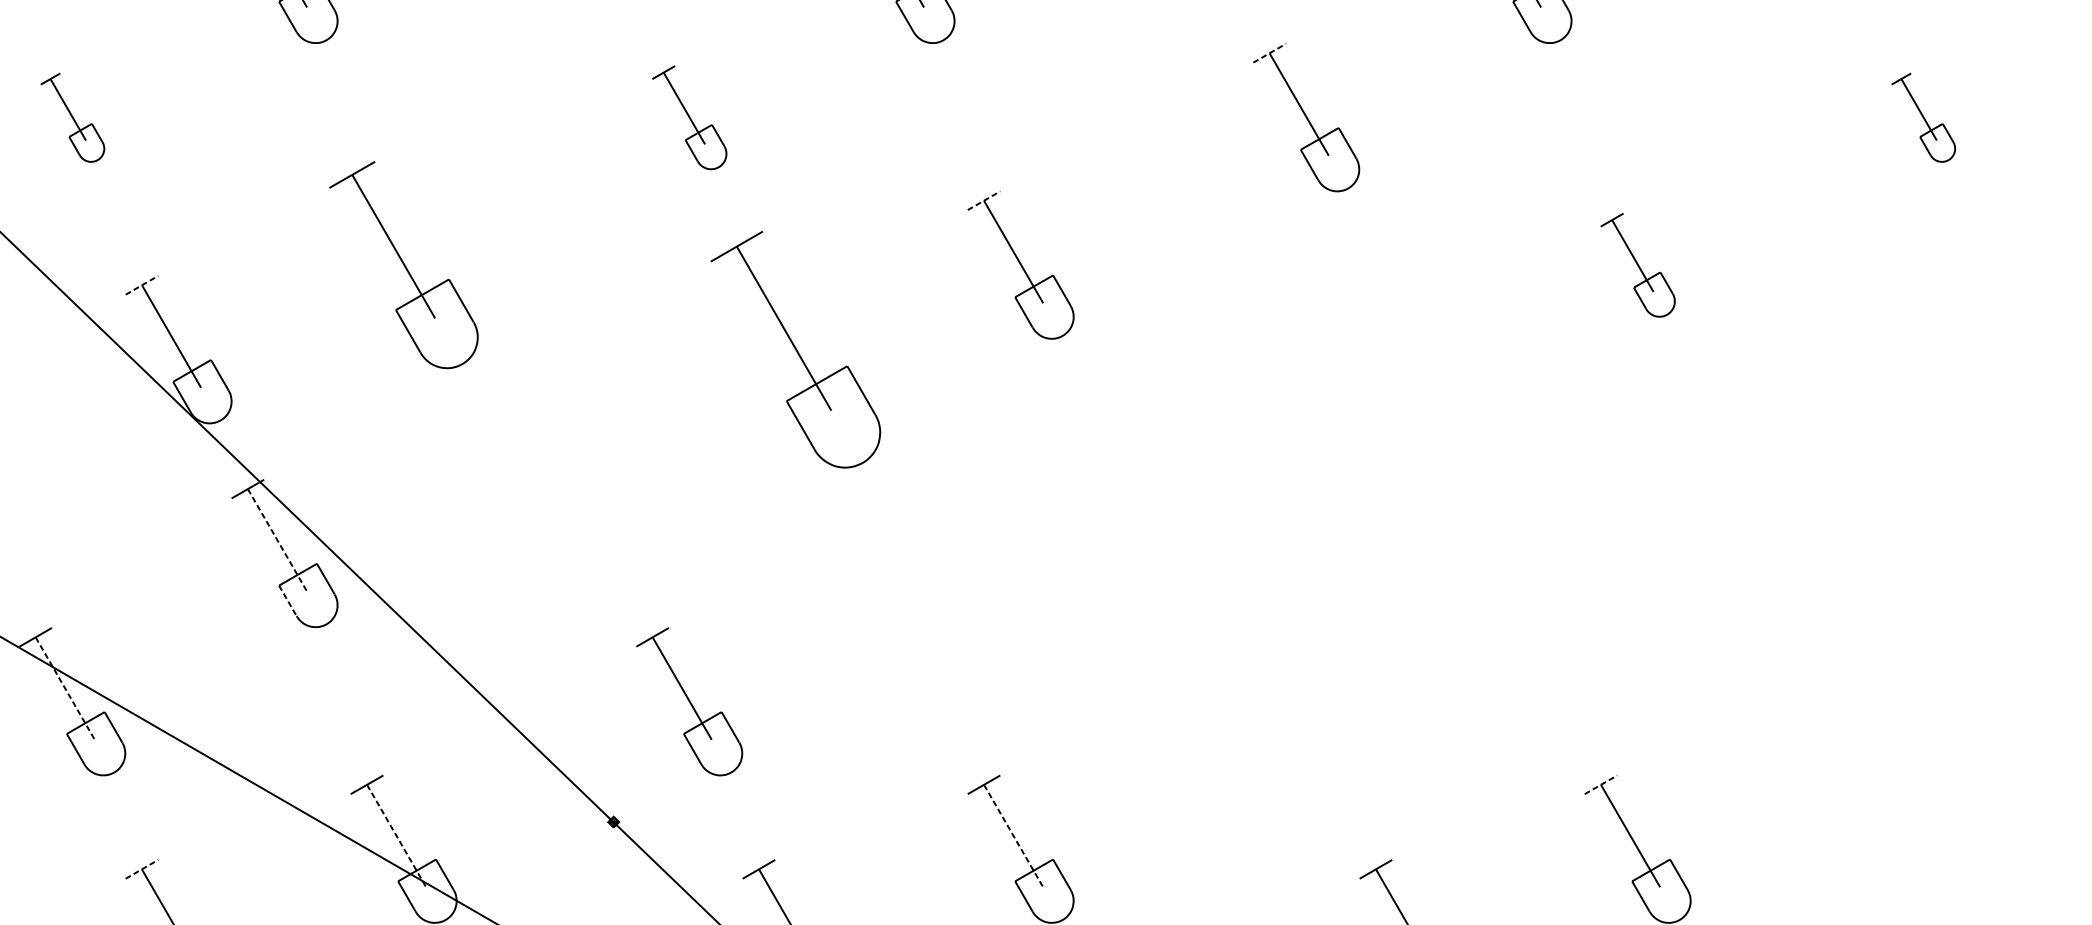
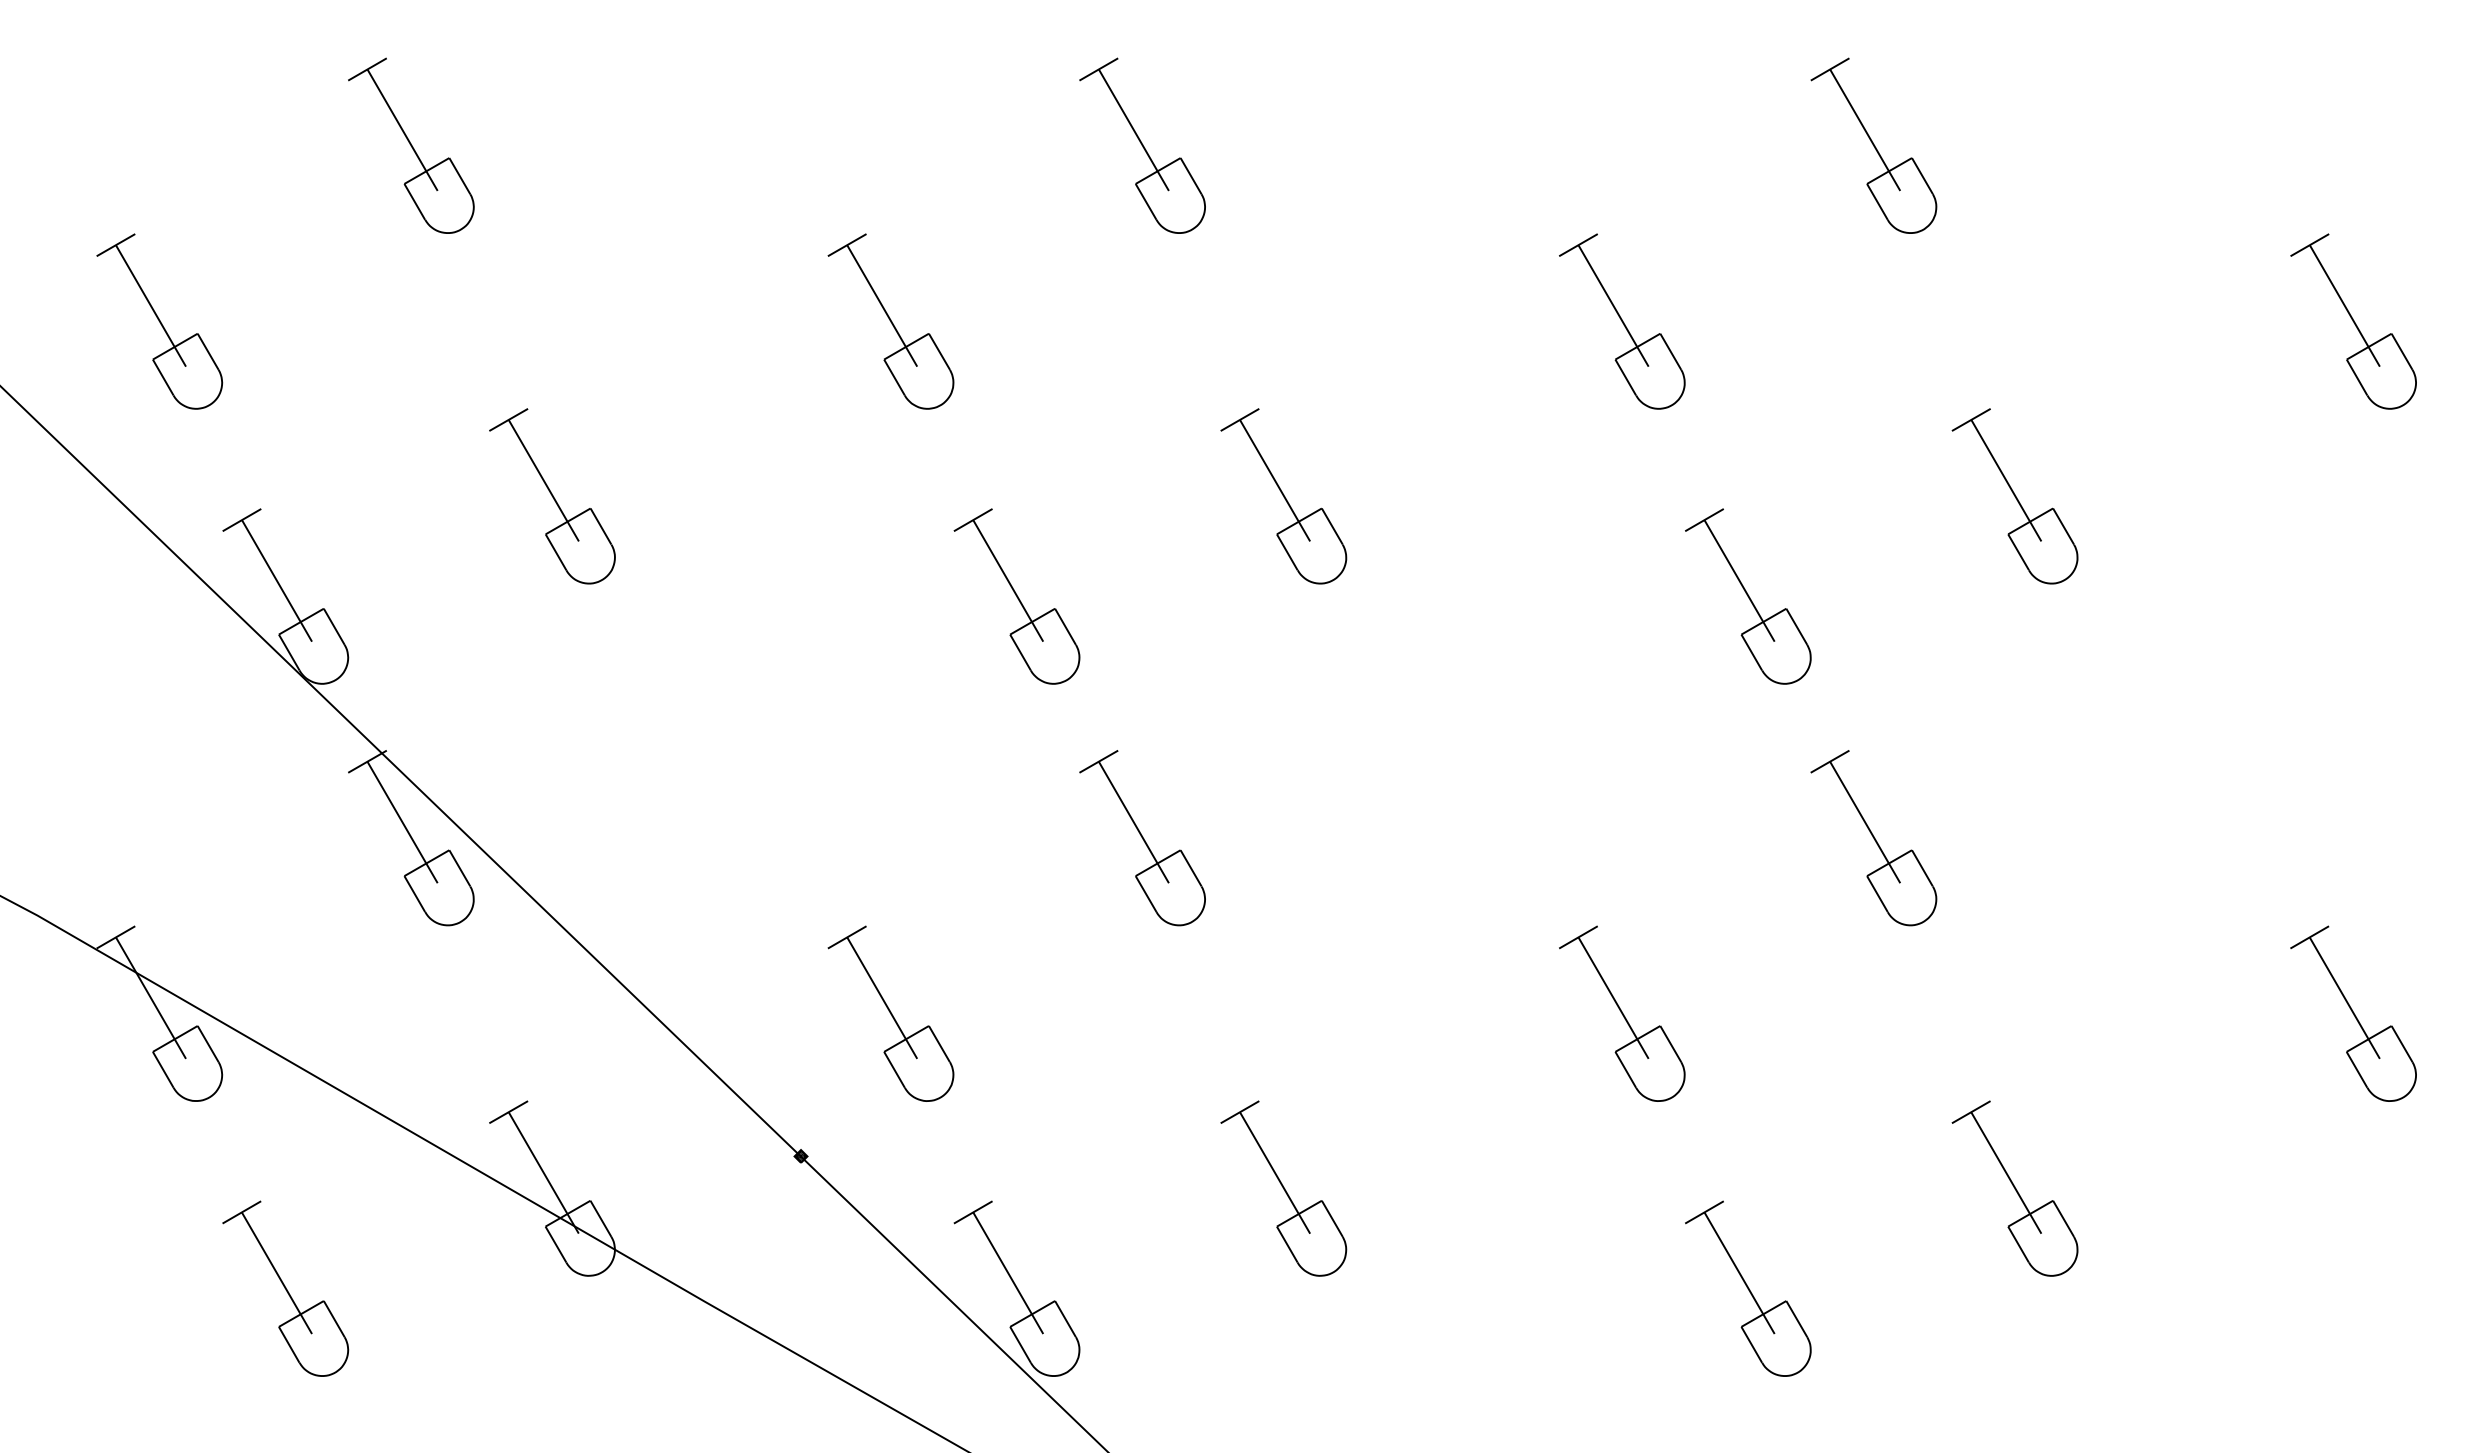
line: (1269, 52) -> (1578, 244), dashed -> solid
part: (72, 117) -> (159, 321), size x1.67
part: (689, 117) -> (890, 321), size x1.43
part: (1923, 117) -> (2353, 321), size x1.67
line: (984, 200) -> (1240, 419), dashed -> solid
part: (404, 265) -> (552, 496), size x0.71
part: (1637, 265) -> (2014, 496), size x1.43
line: (142, 284) -> (242, 519), dashed -> solid
part: (795, 349) -> (1016, 596), size x0.62
part: (1413, 349) -> (1748, 596), added
line: (277, 540) -> (402, 822), dashed -> solid
part: (901, 553) -> (1142, 838), added
part: (1518, 553) -> (1873, 838), added
line: (287, 601) -> (414, 894), dashed -> solid
line: (65, 688) -> (151, 998), dashed -> solid
part: (1306, 701) -> (1622, 1013), added
part: (1923, 701) -> (2353, 1013), added
line: (1601, 784) -> (1971, 1111), dashed -> solid
line: (397, 836) -> (544, 1173), dashed -> solid
line: (1013, 836) -> (1275, 1173), dashed -> solid
line: (142, 869) -> (242, 1212), dashed -> solid

